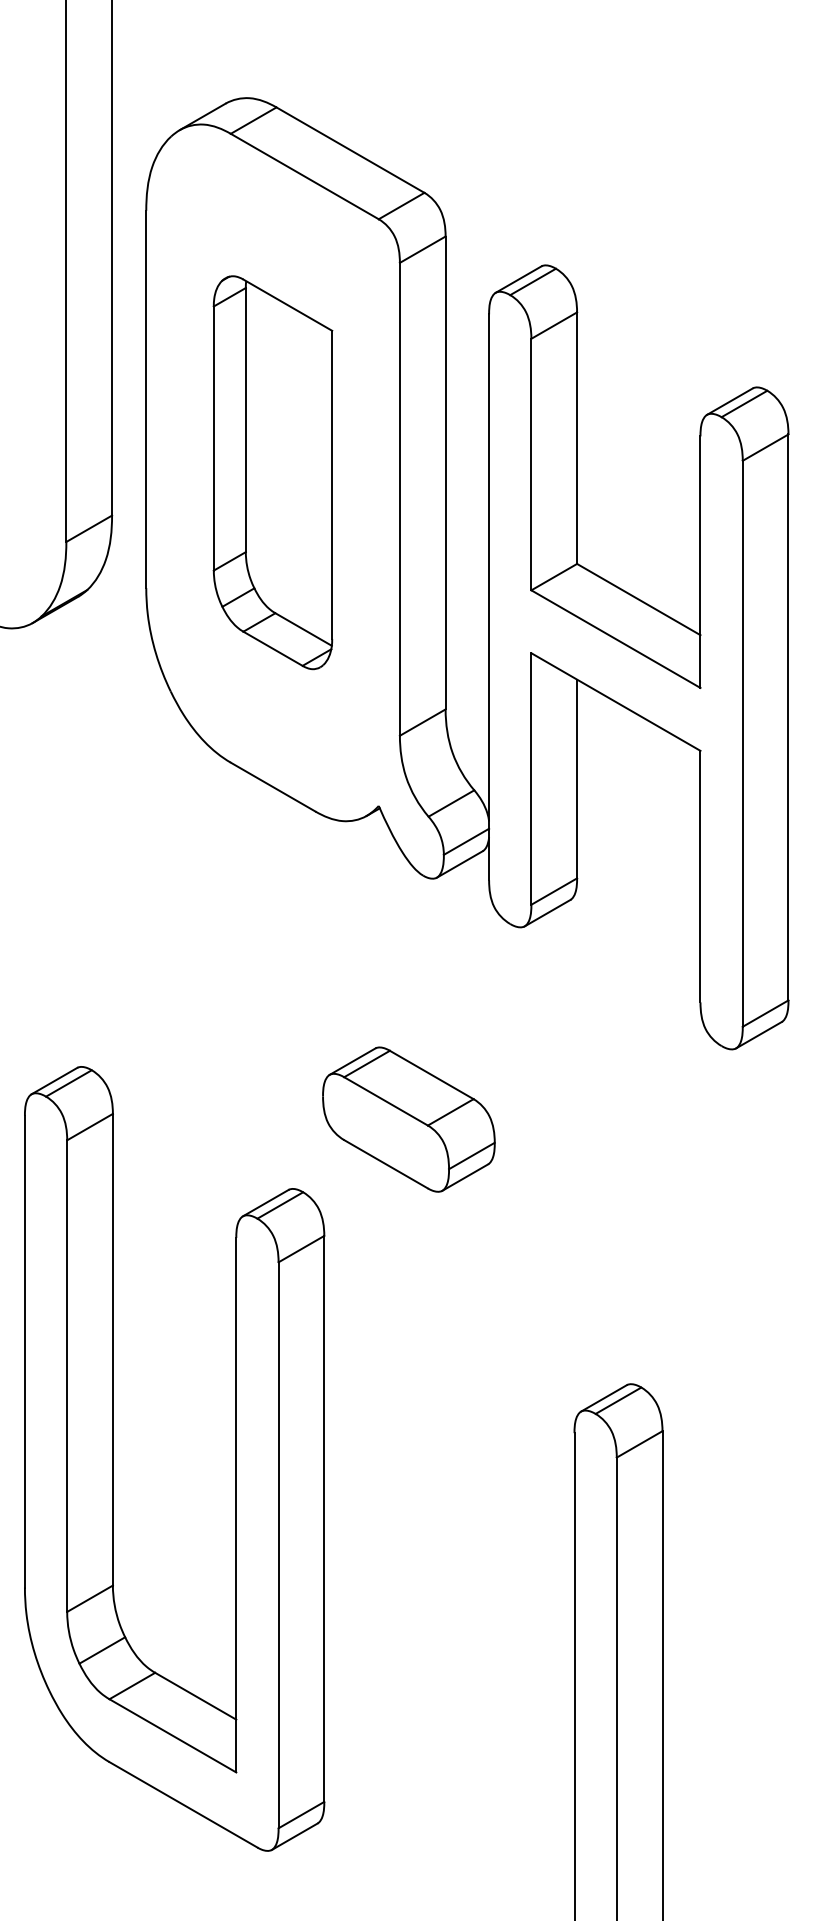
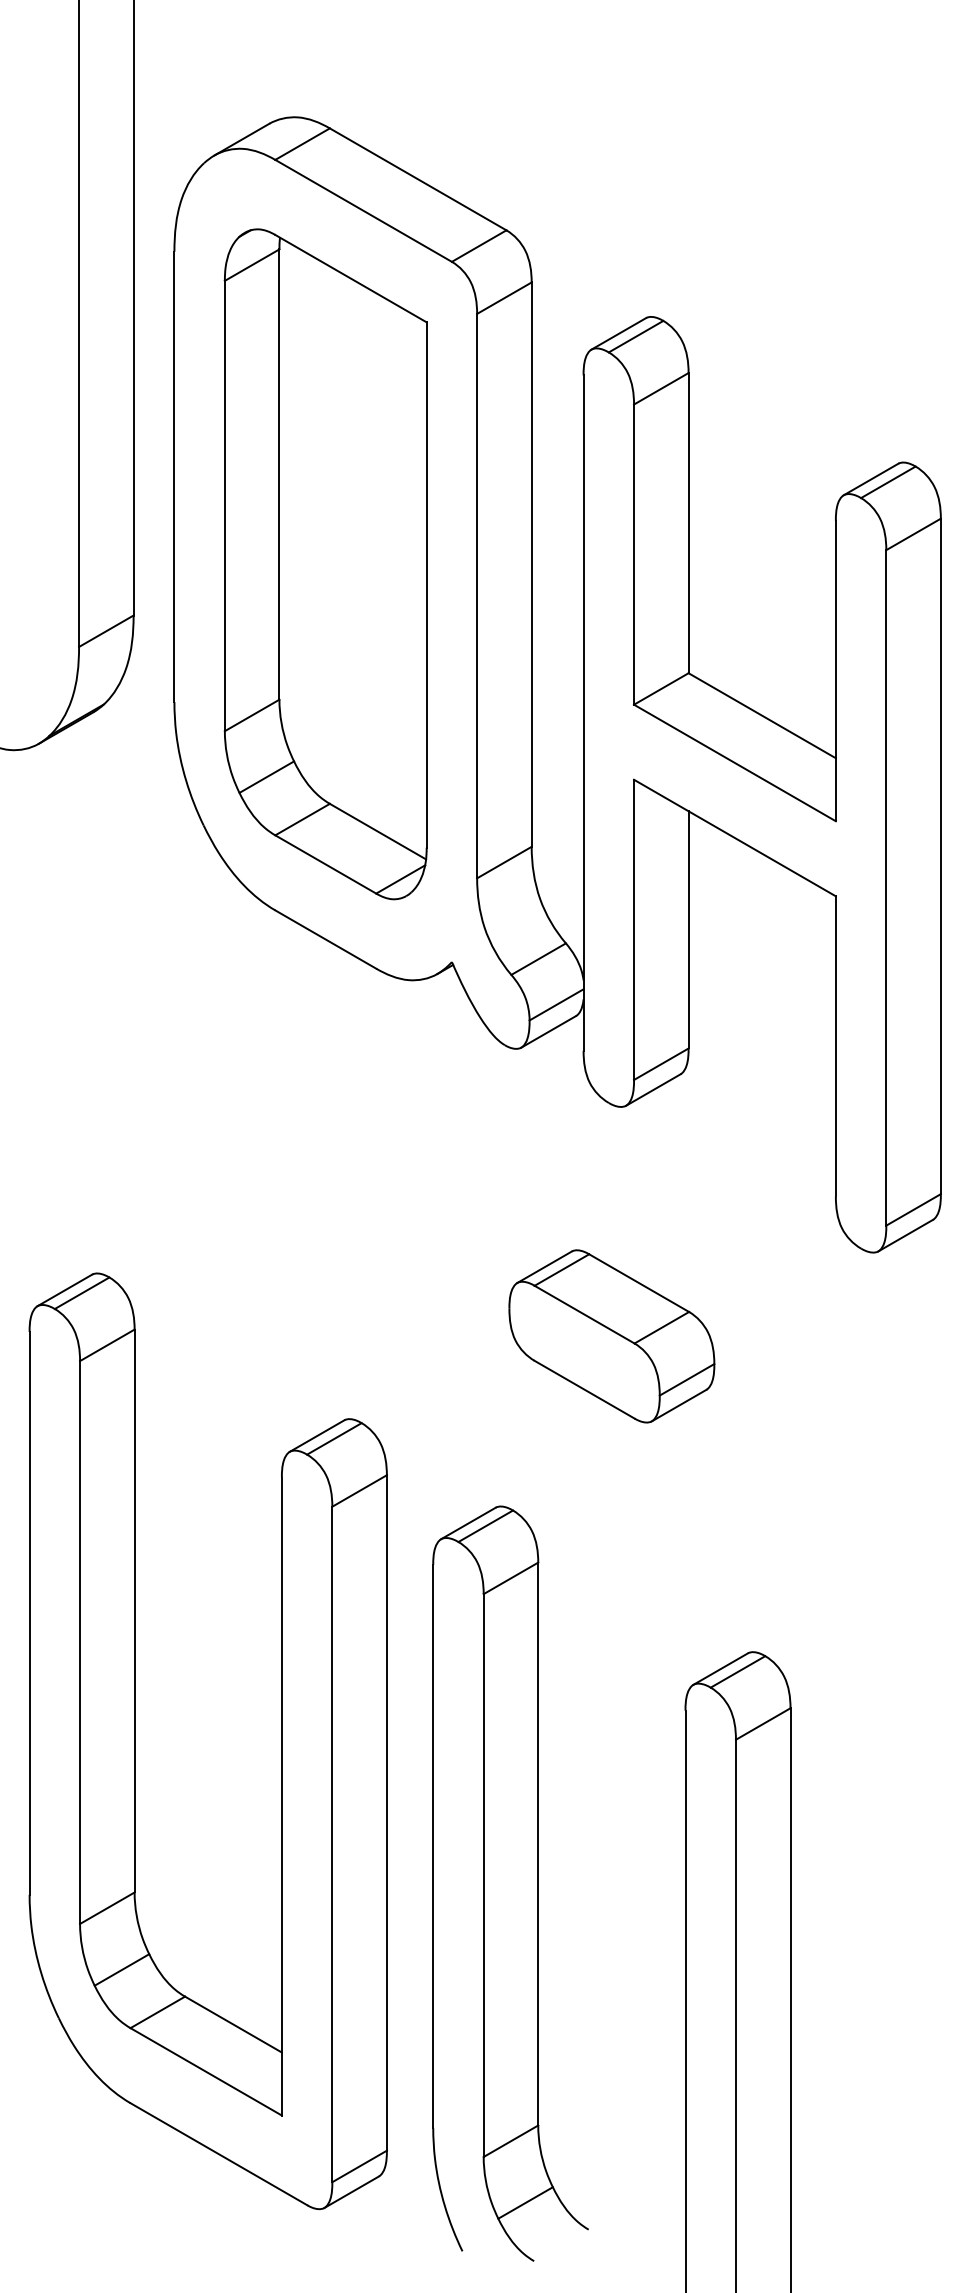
part: (272, 472) -> (325, 564), size x1.43
part: (408, 1119) -> (611, 1336), moved
part: (427, 1578) -> (510, 1883), added

